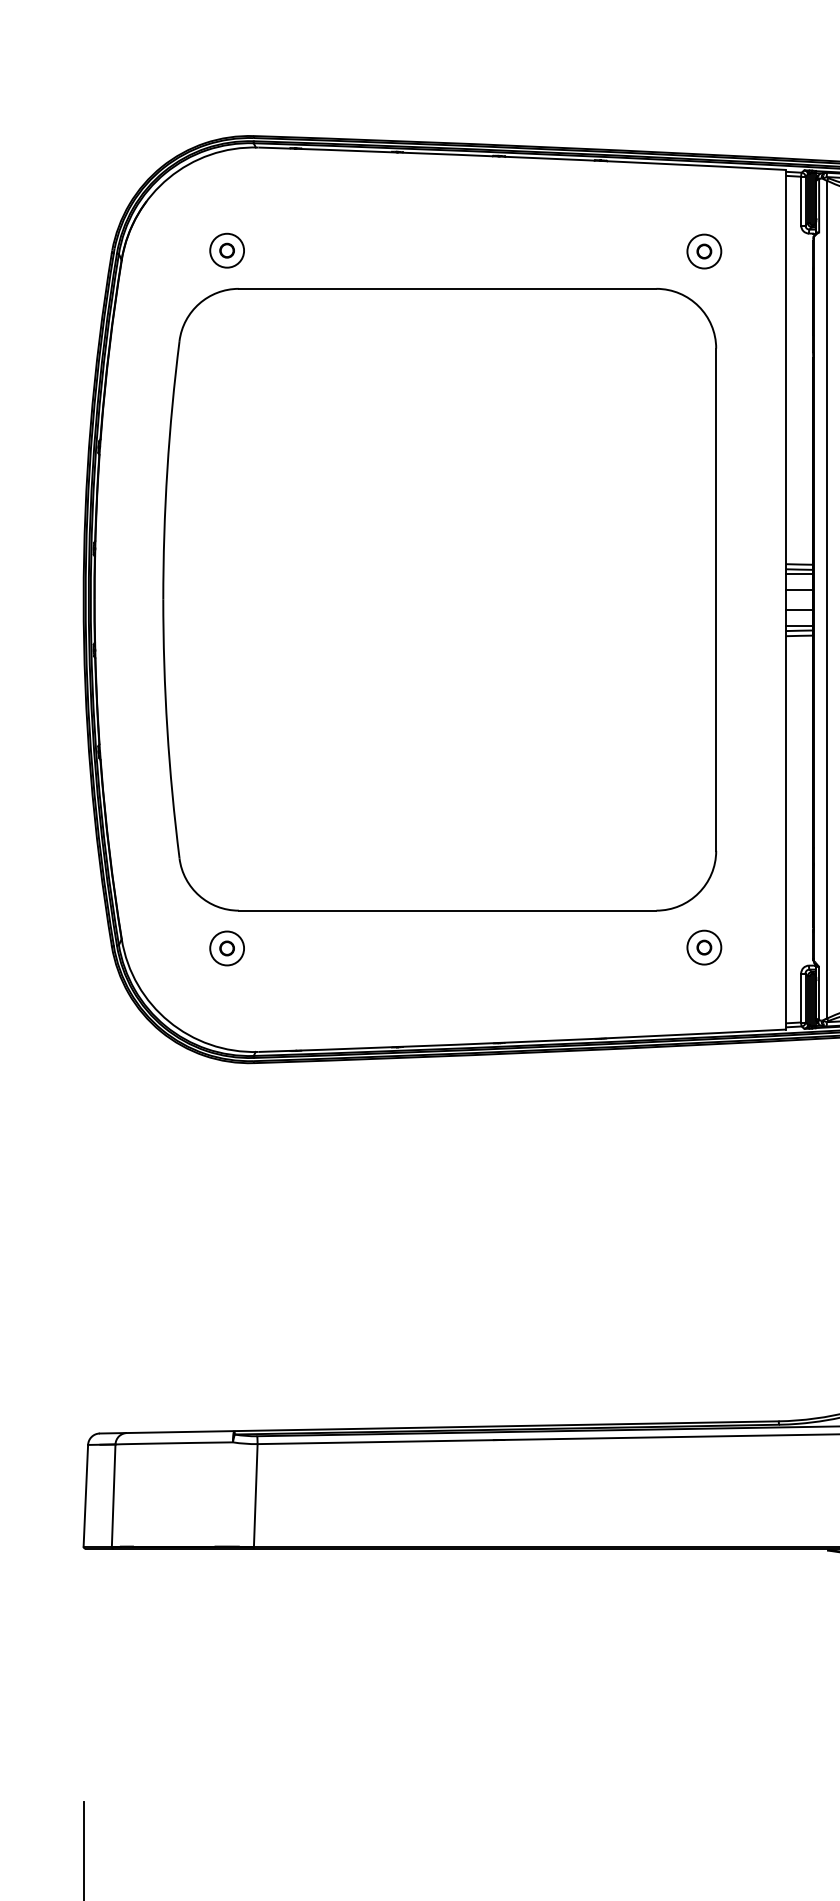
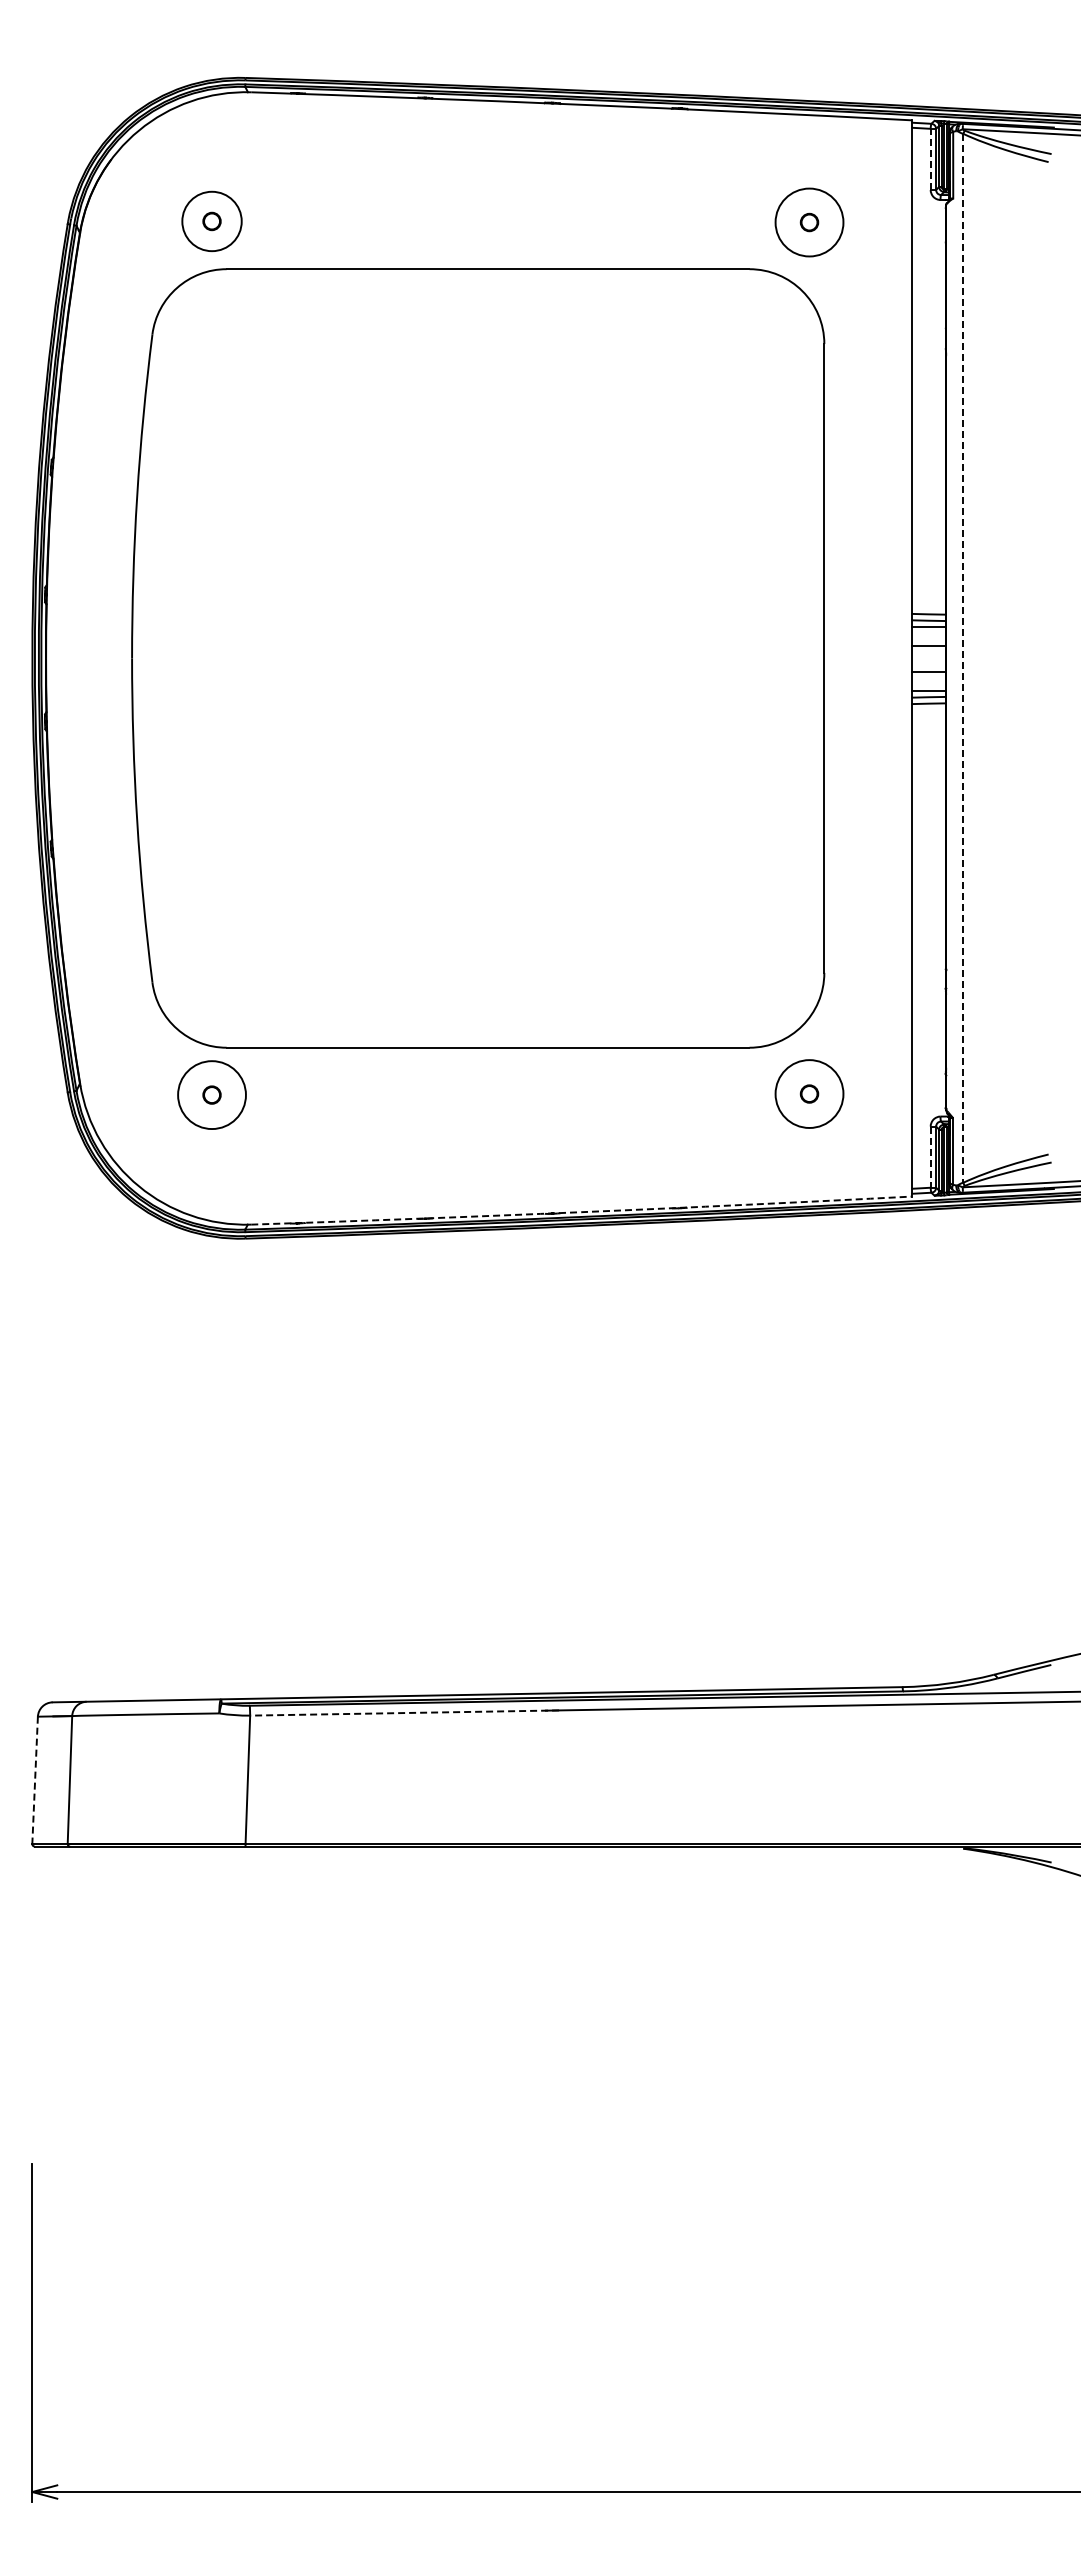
line: (800, 201) -> (930, 159), solid -> dashed
circle: (226, 250) -> (211, 221), size x1.4
circle: (704, 251) -> (809, 222), size x1.6
line: (827, 599) -> (963, 658), solid -> dashed
circle: (704, 947) -> (809, 1093), size x1.6
circle: (226, 948) -> (211, 1094), size x1.6
line: (800, 998) -> (930, 1157), solid -> dashed
arc: (522, 1042) -> (581, 1212), solid -> dashed
line: (380, 1442) -> (404, 1713), solid -> dashed
line: (86, 1495) -> (35, 1780), solid -> dashed

